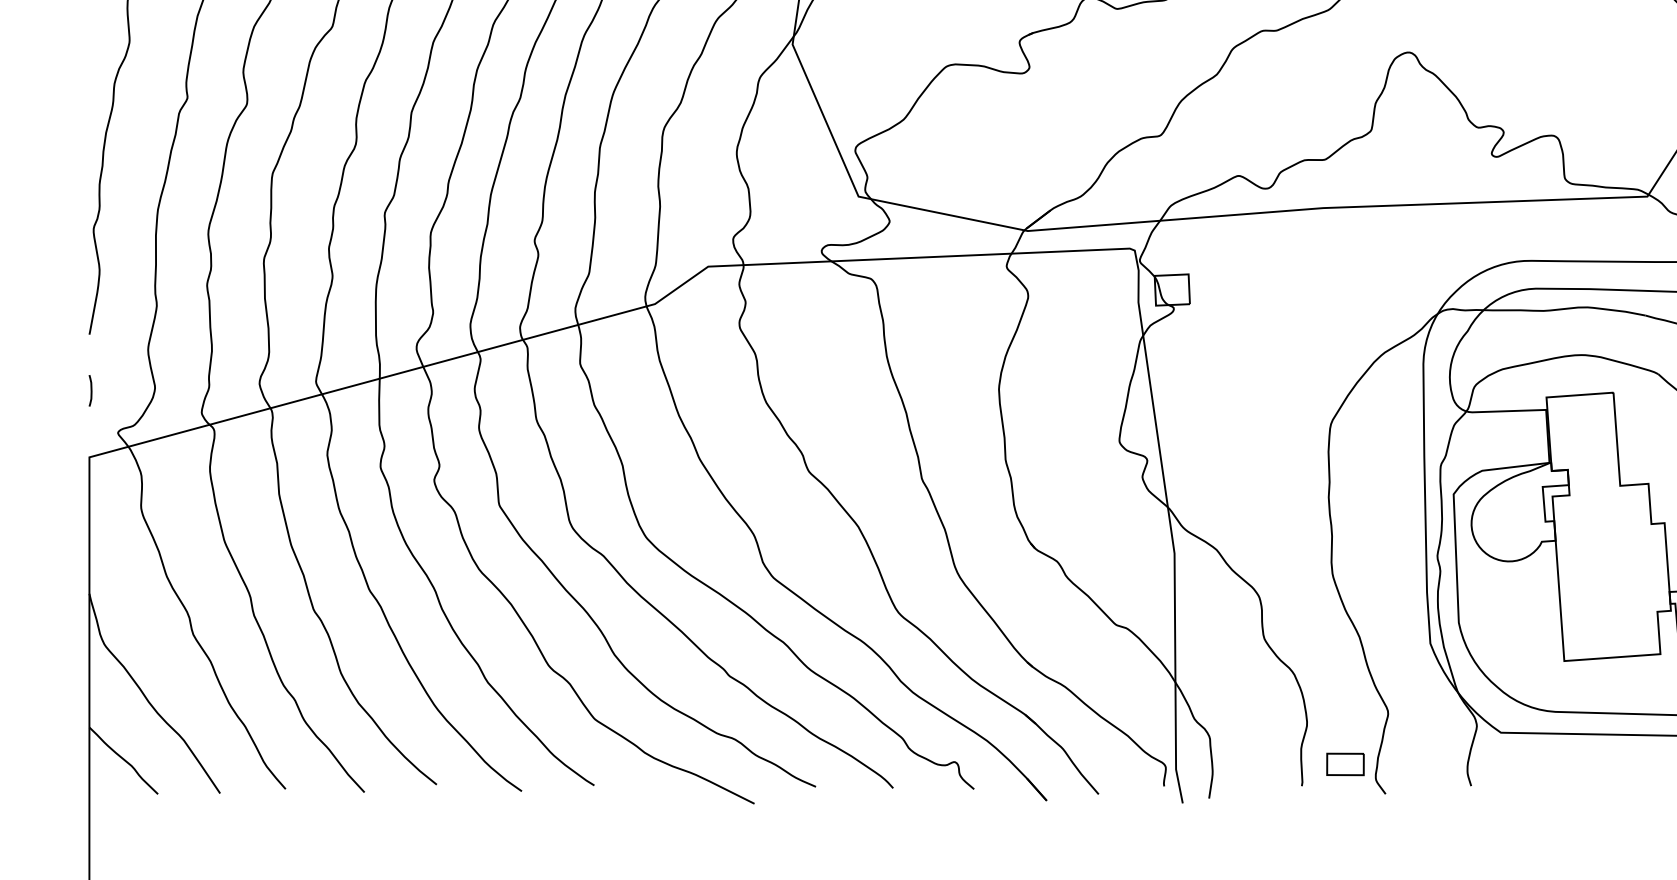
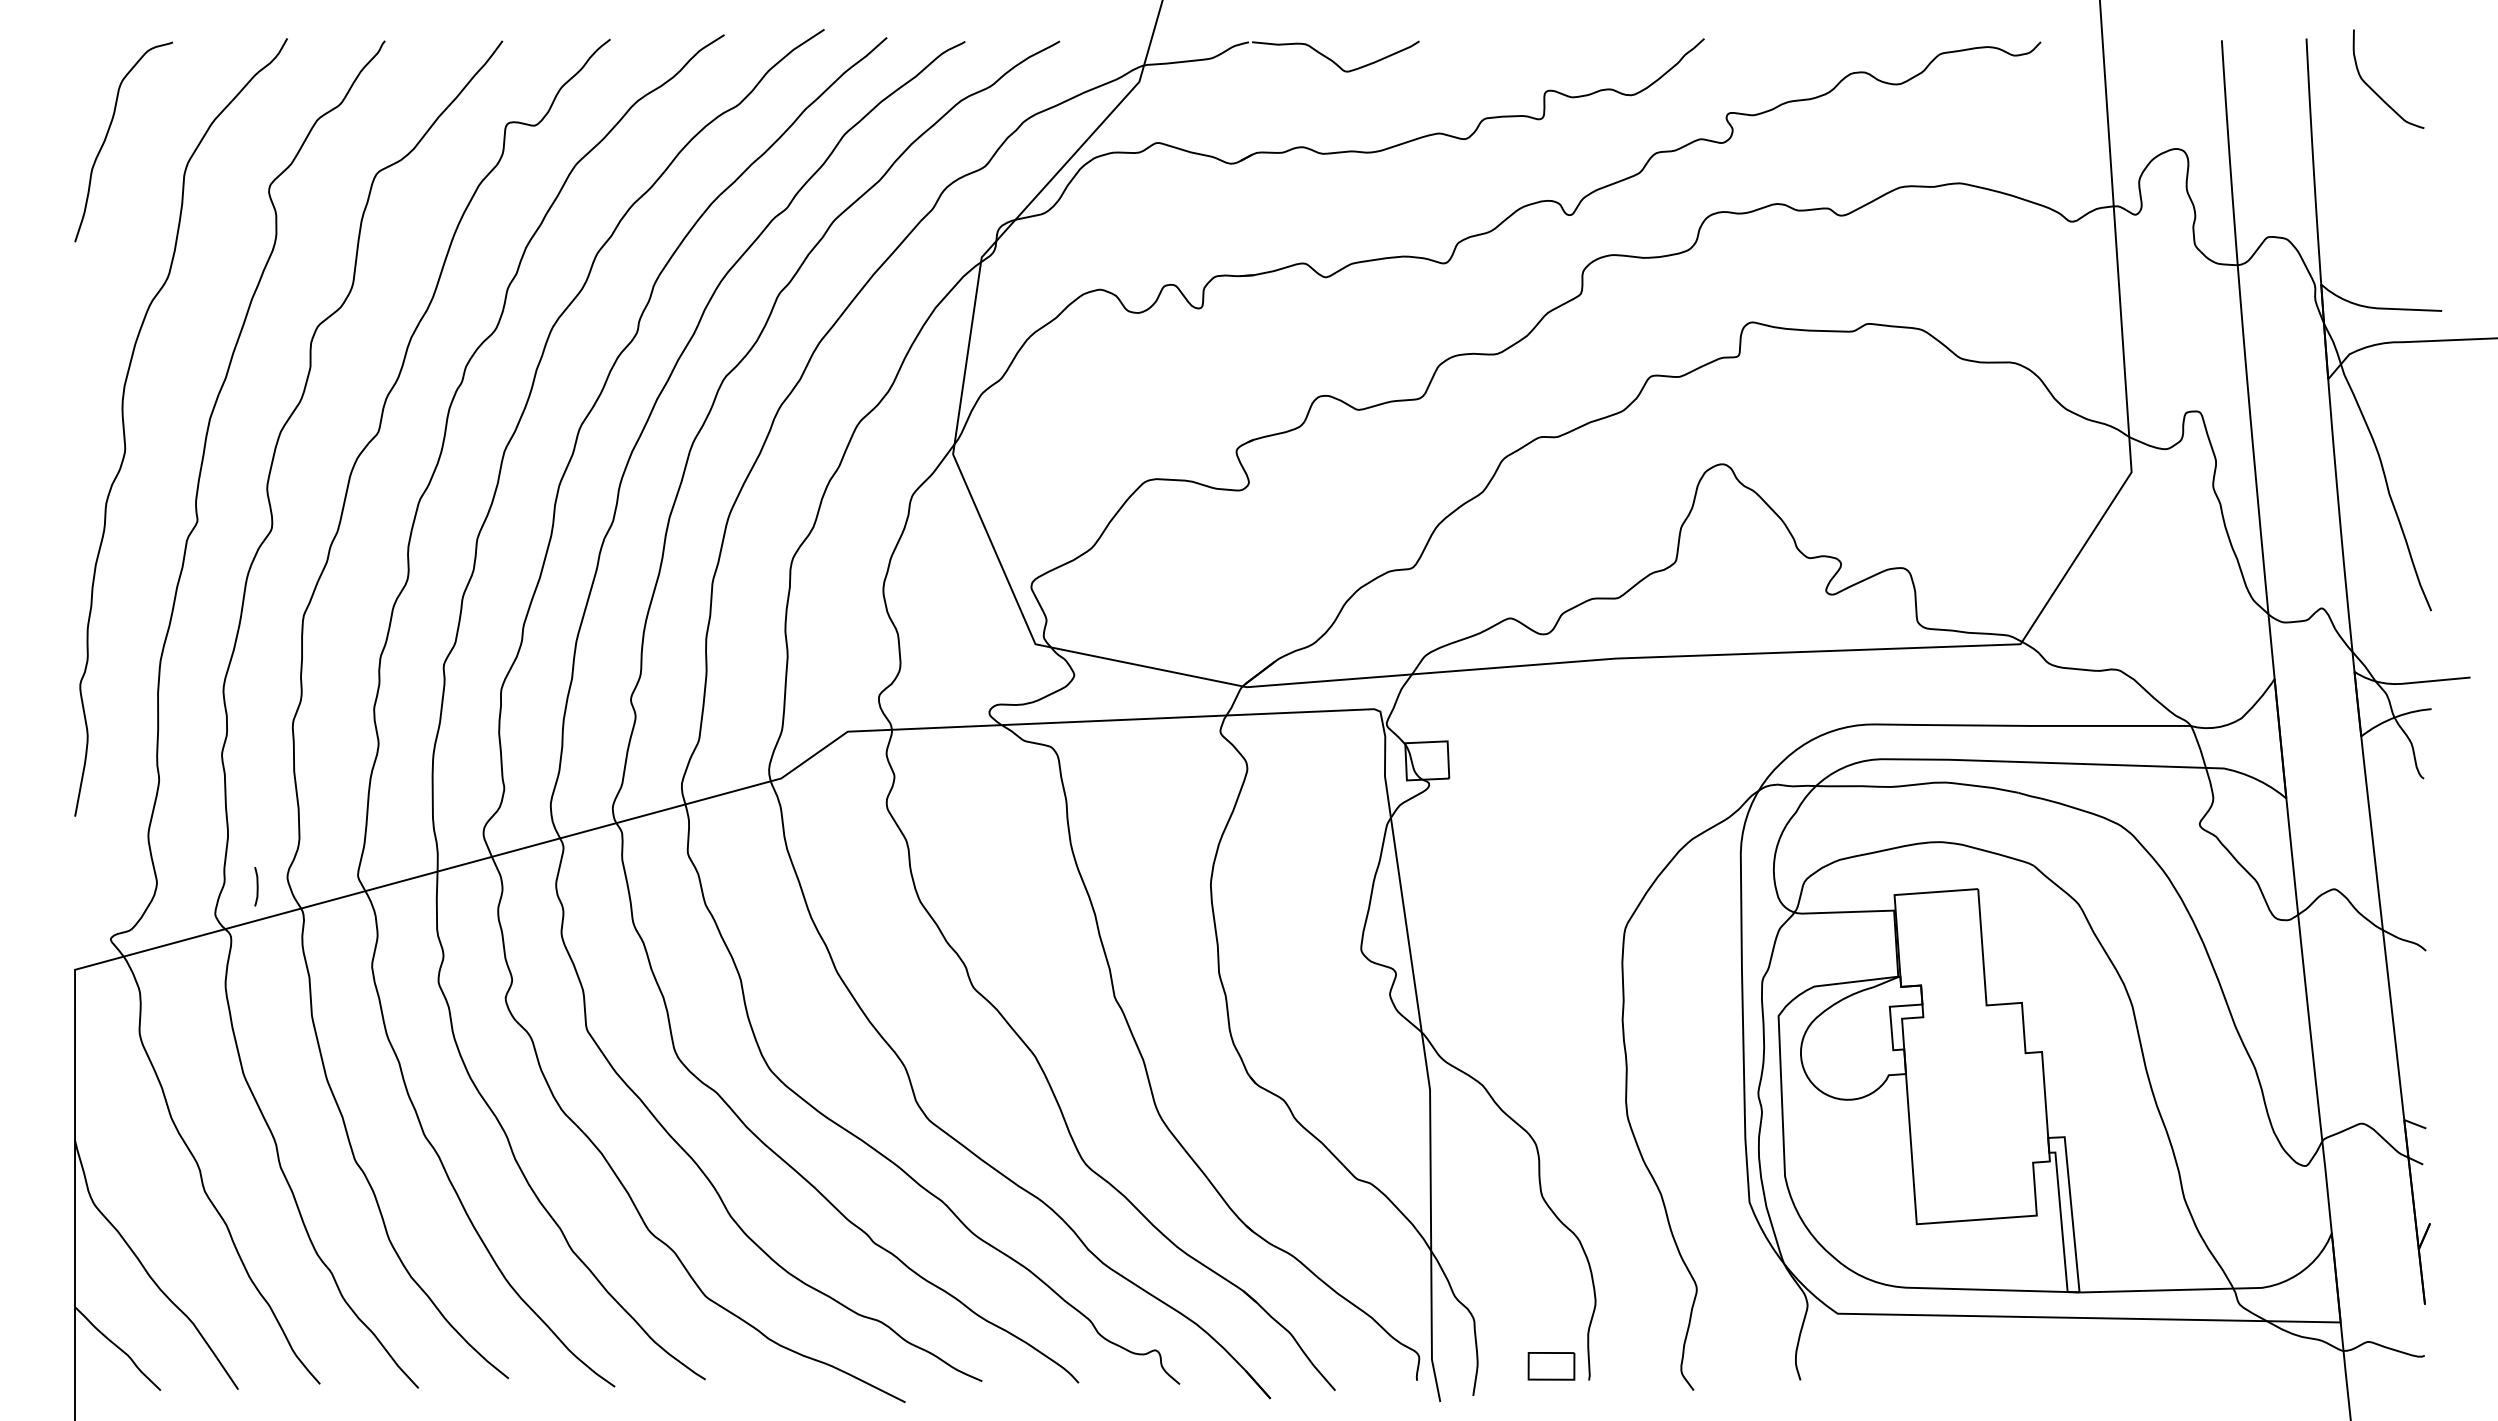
curve: (90, 390) -> (256, 886), moved
part: (1345, 764) -> (1551, 1366), moved

